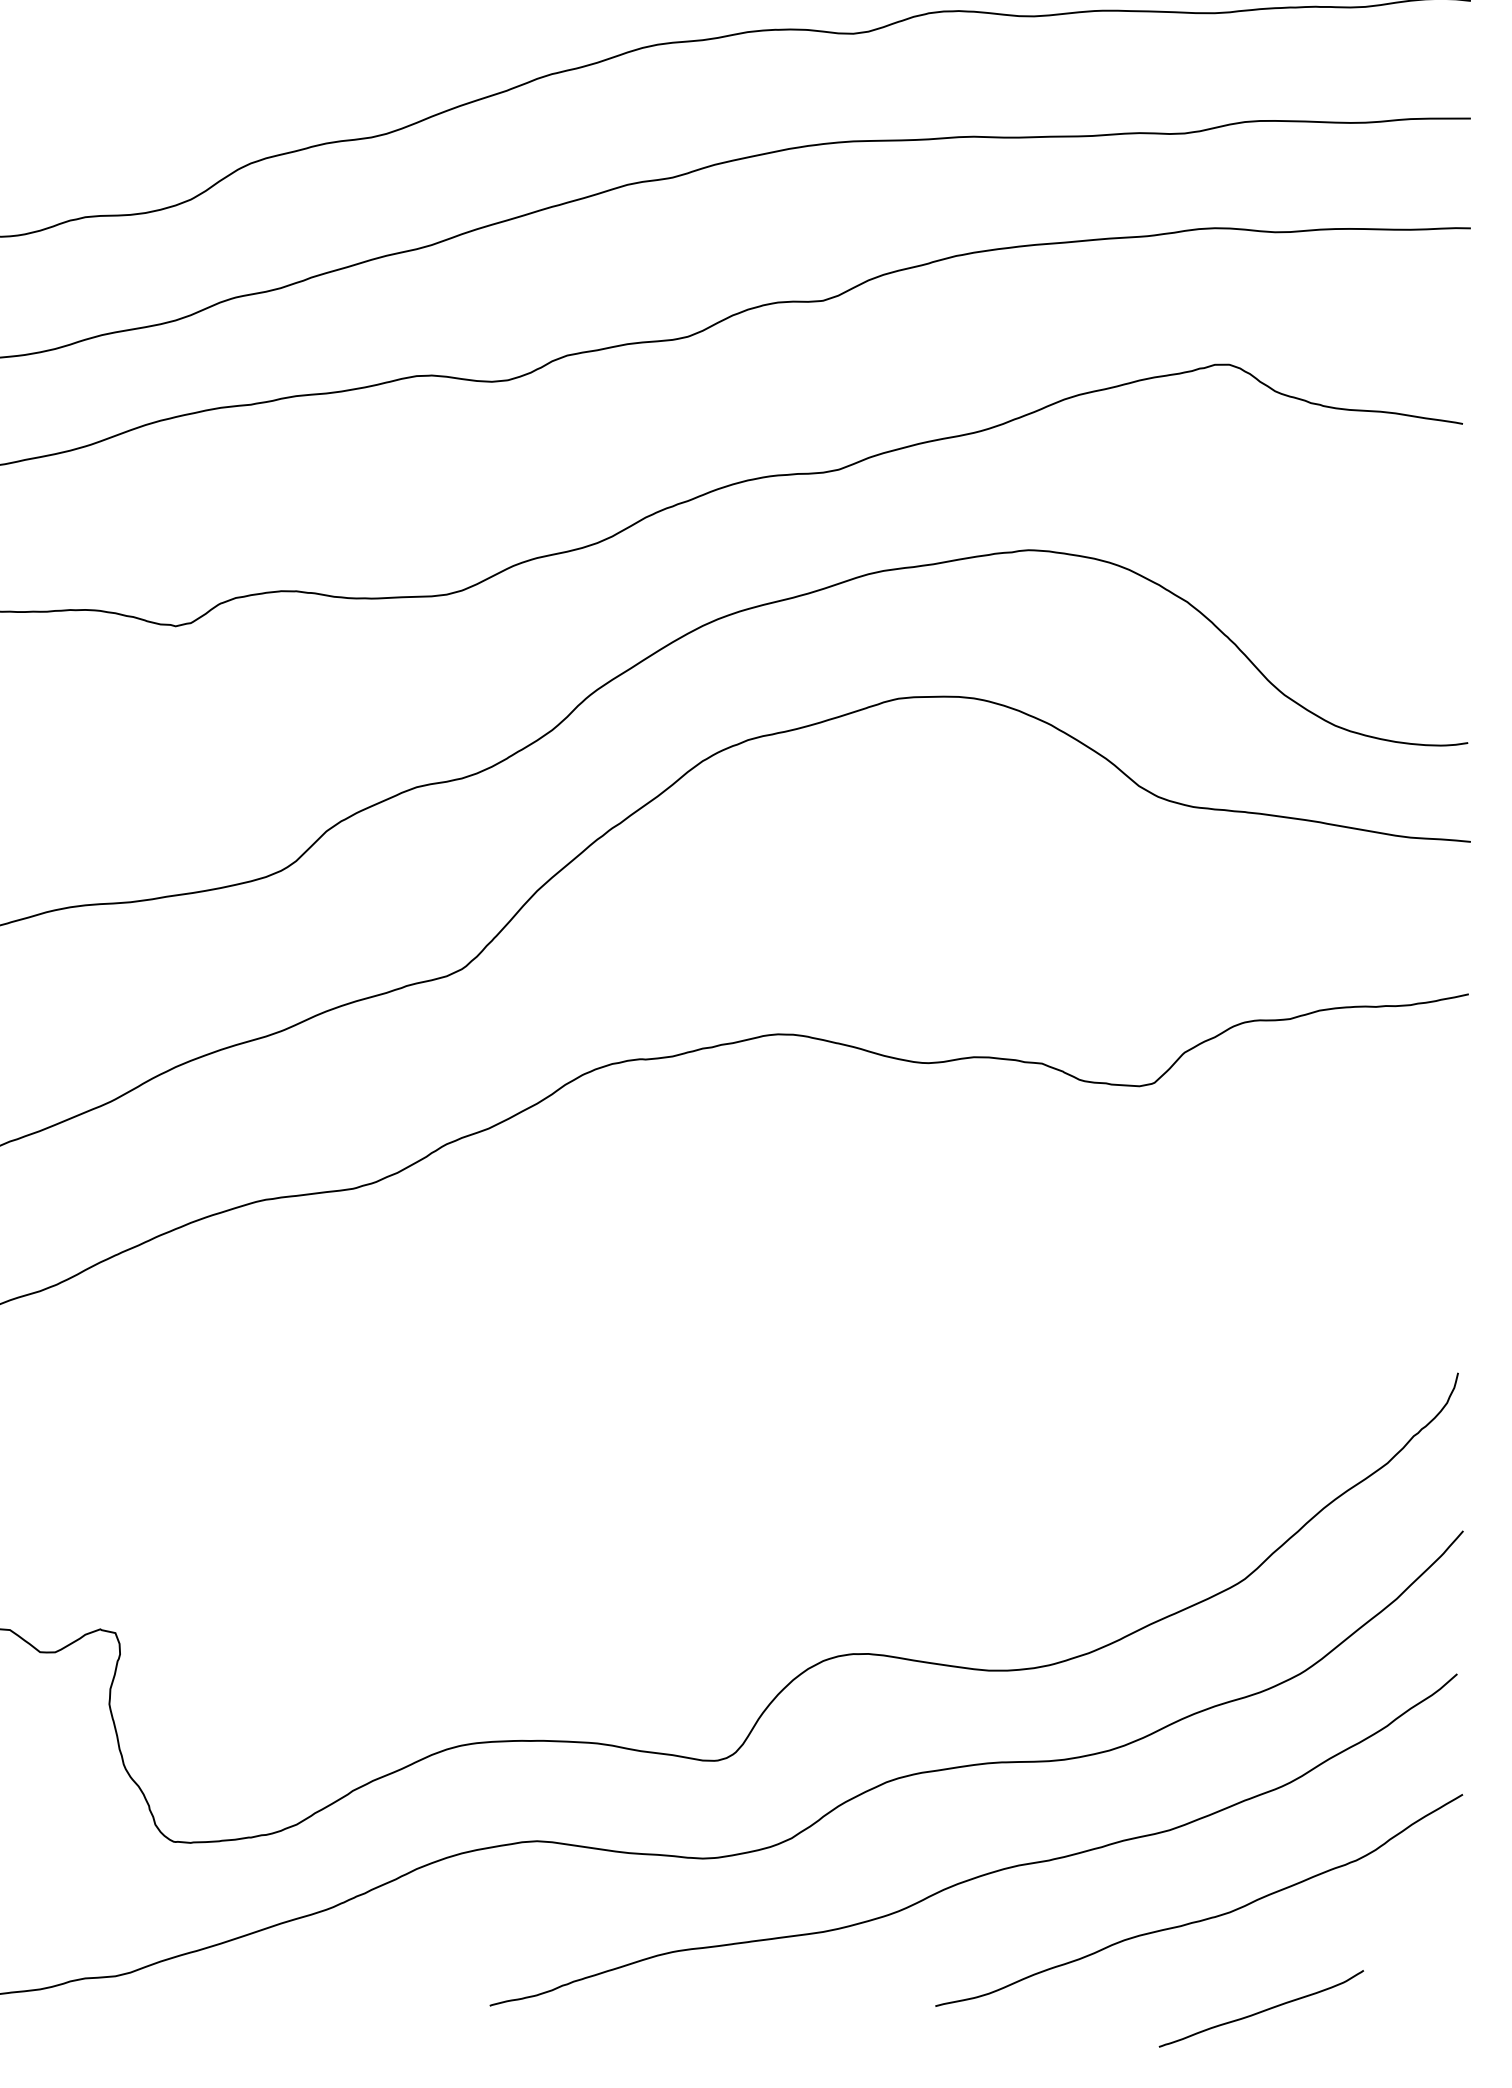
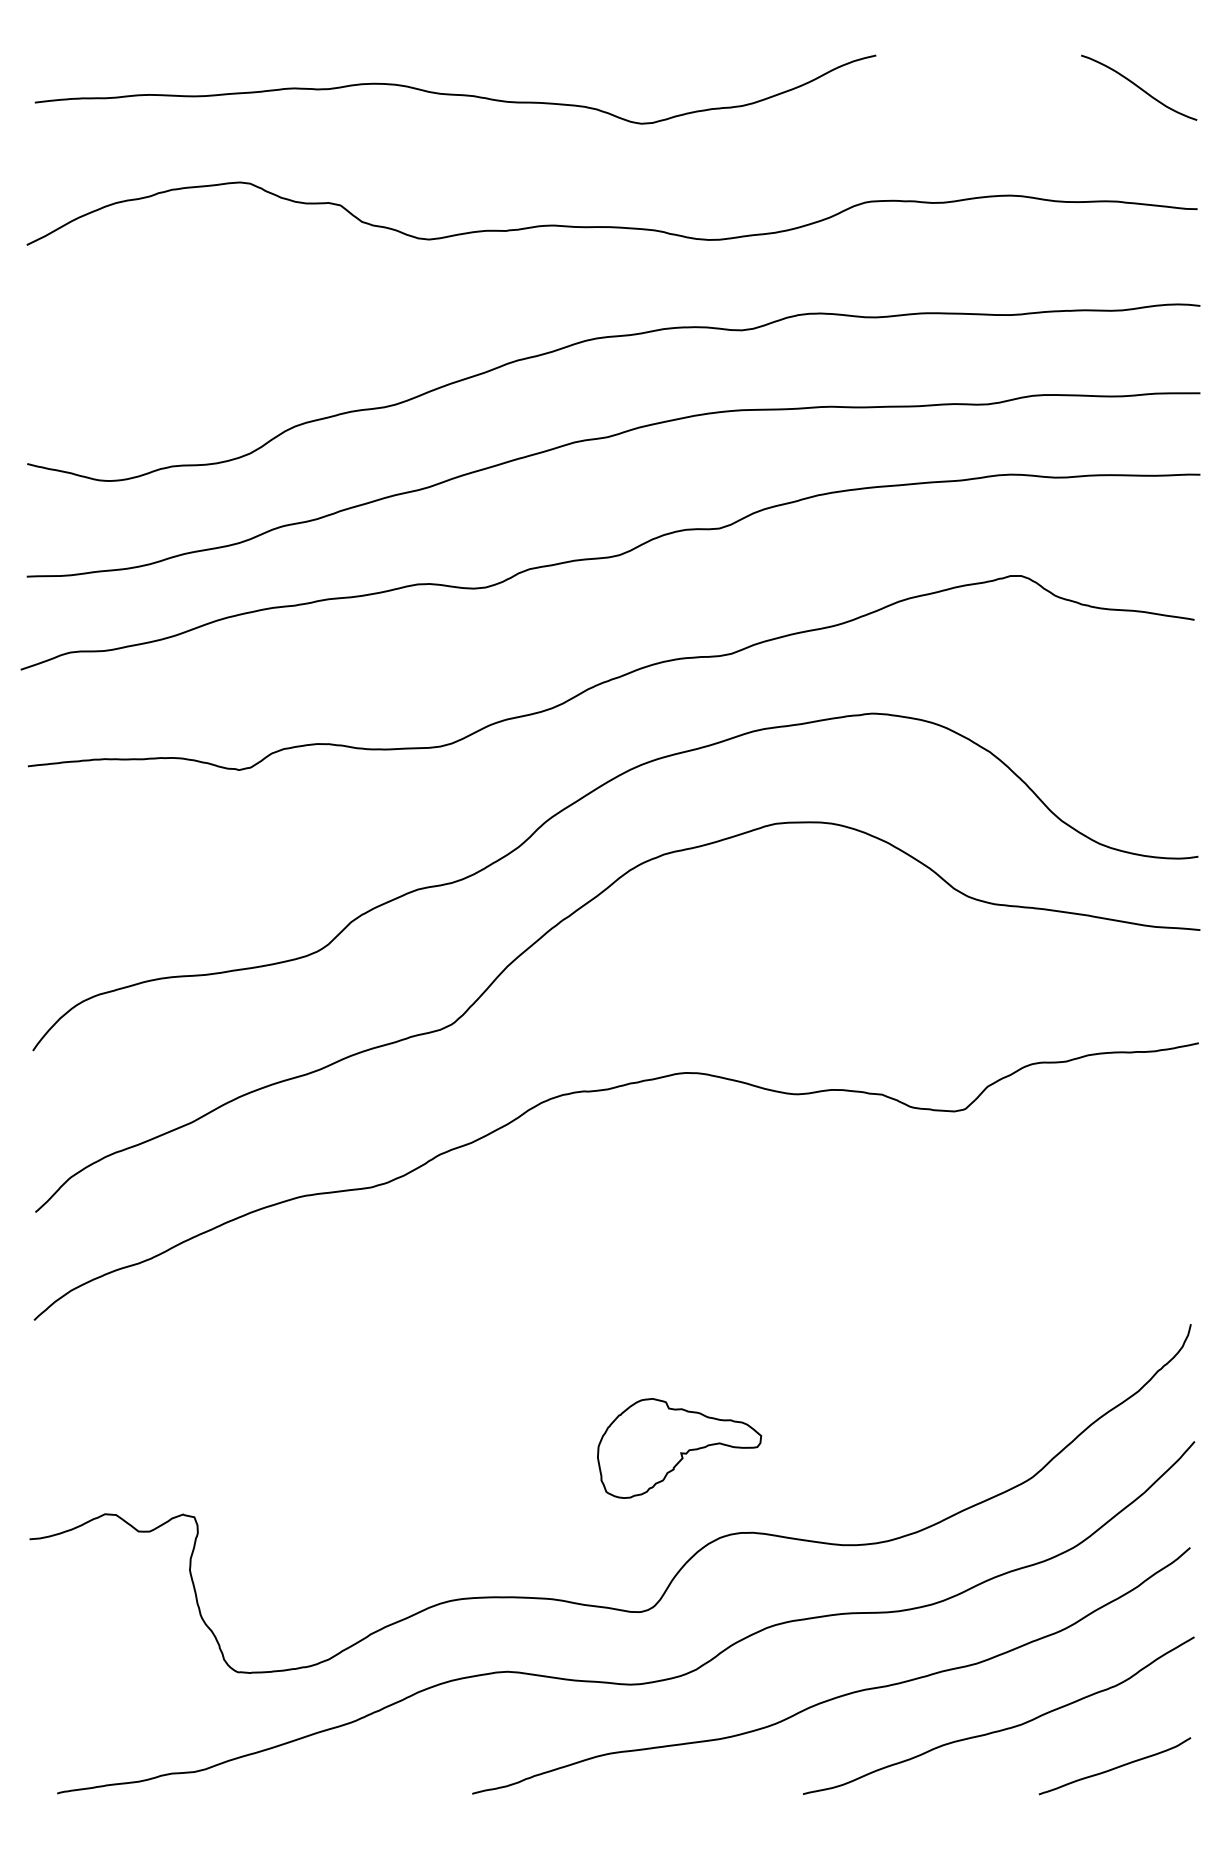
part: (769, 1540) -> (679, 1448), added
curve: (1260, 2010) -> (1114, 1767), moved

